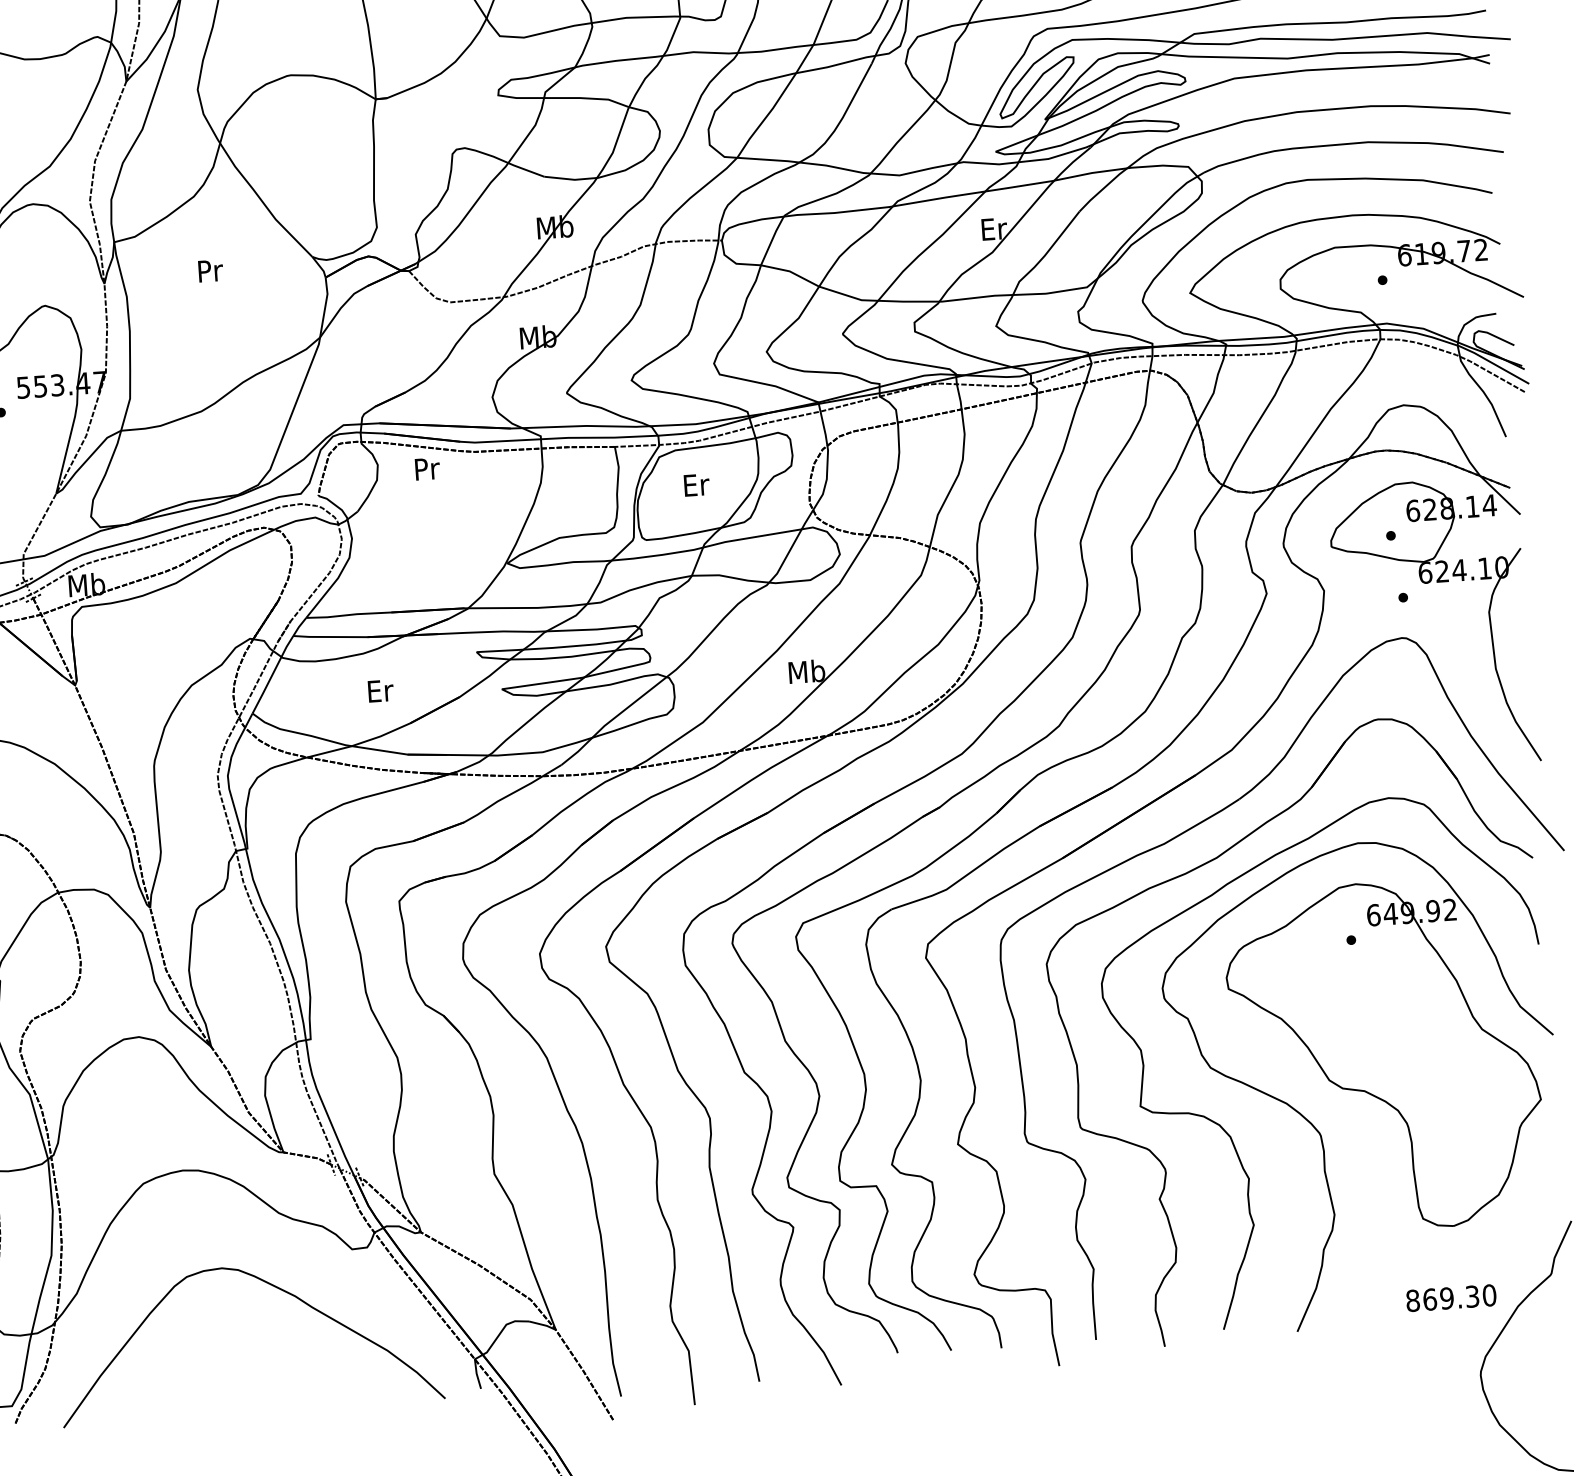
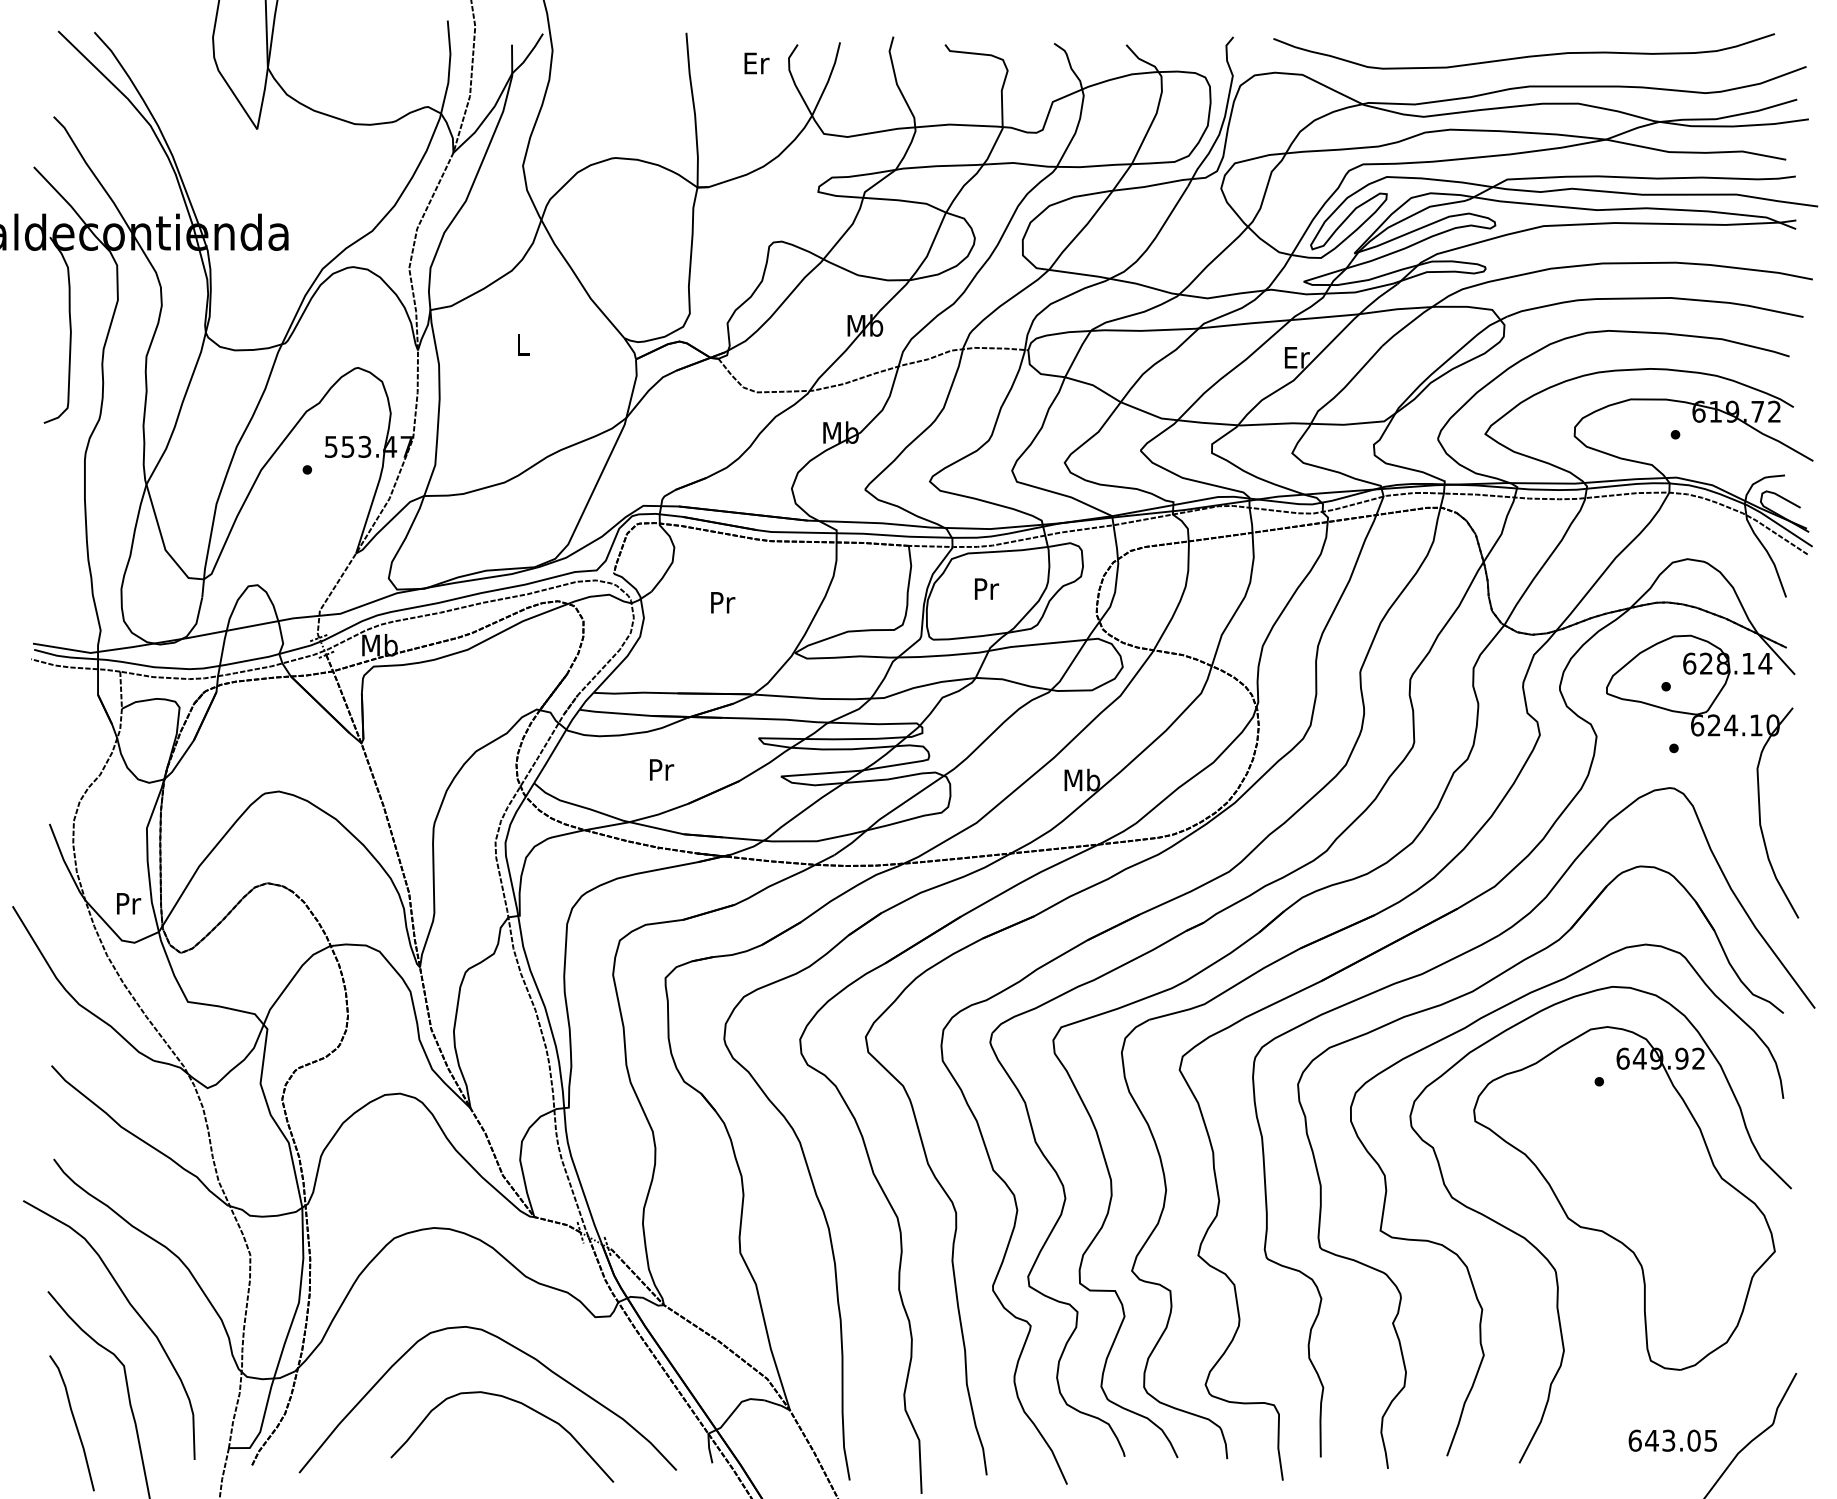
text: (210, 270) -> (523, 344), Pr -> L
text: (427, 468) -> (723, 602), moved
text: (696, 484) -> (986, 588), Er -> Pr
text: (380, 690) -> (661, 769), Er -> Pr
text: (1450, 1297) -> (1672, 1440), 869.30 -> 643.05
curve: (280, 1342) -> (518, 1403), added

